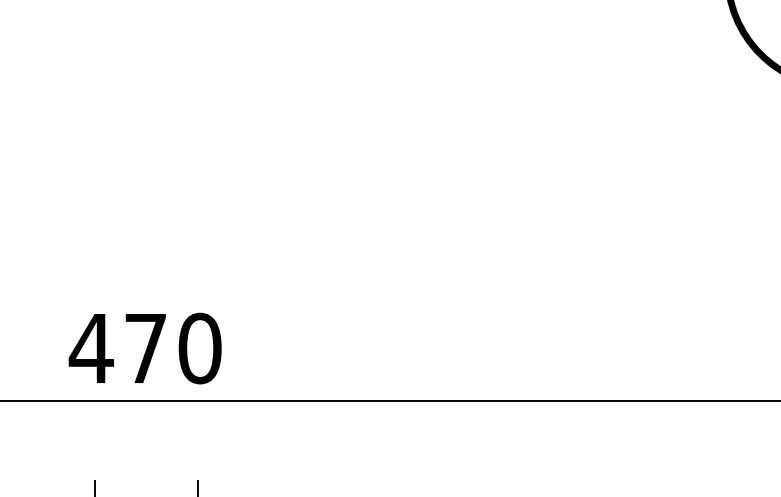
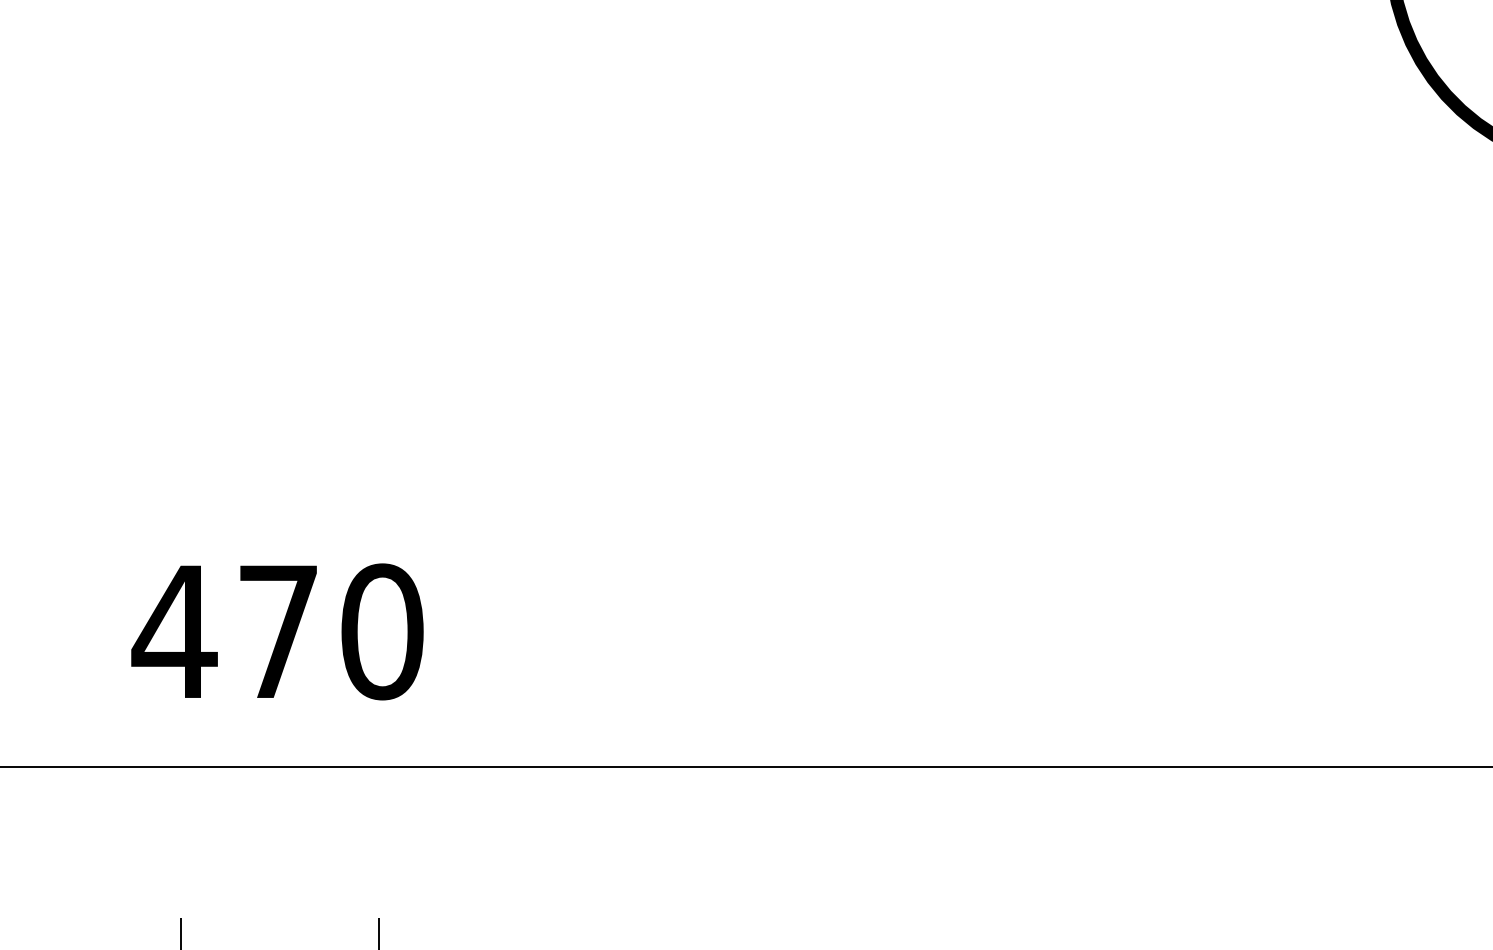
text: (144, 348) -> (276, 631), moved

